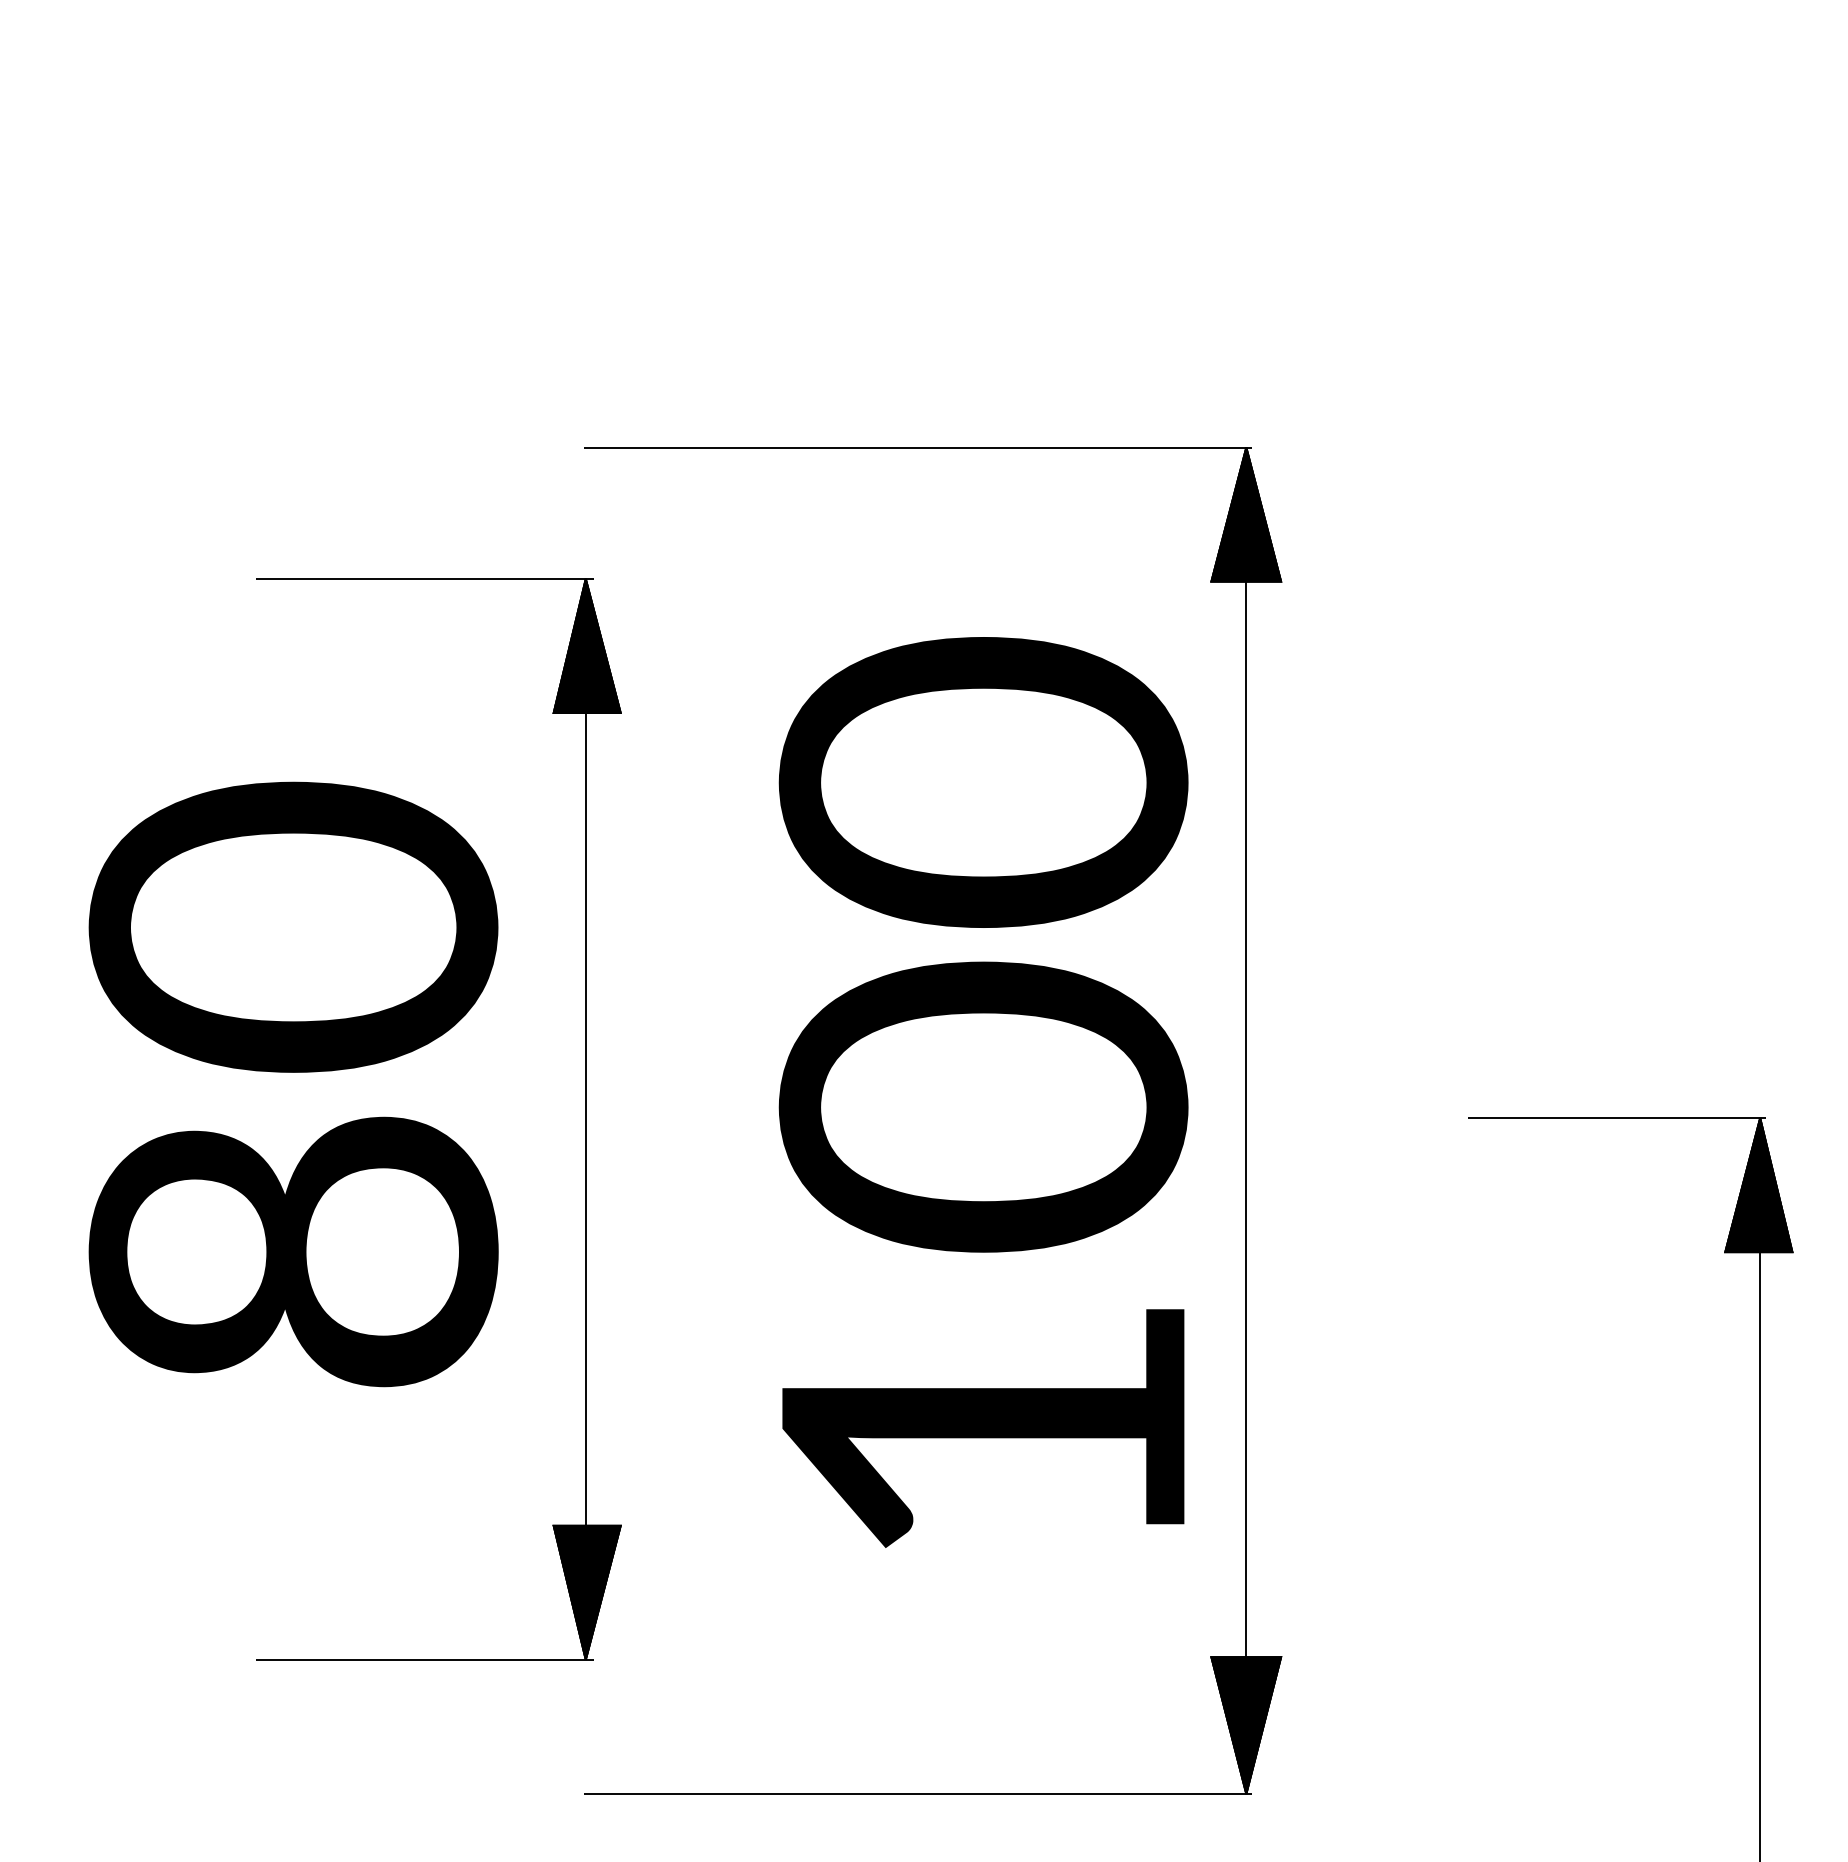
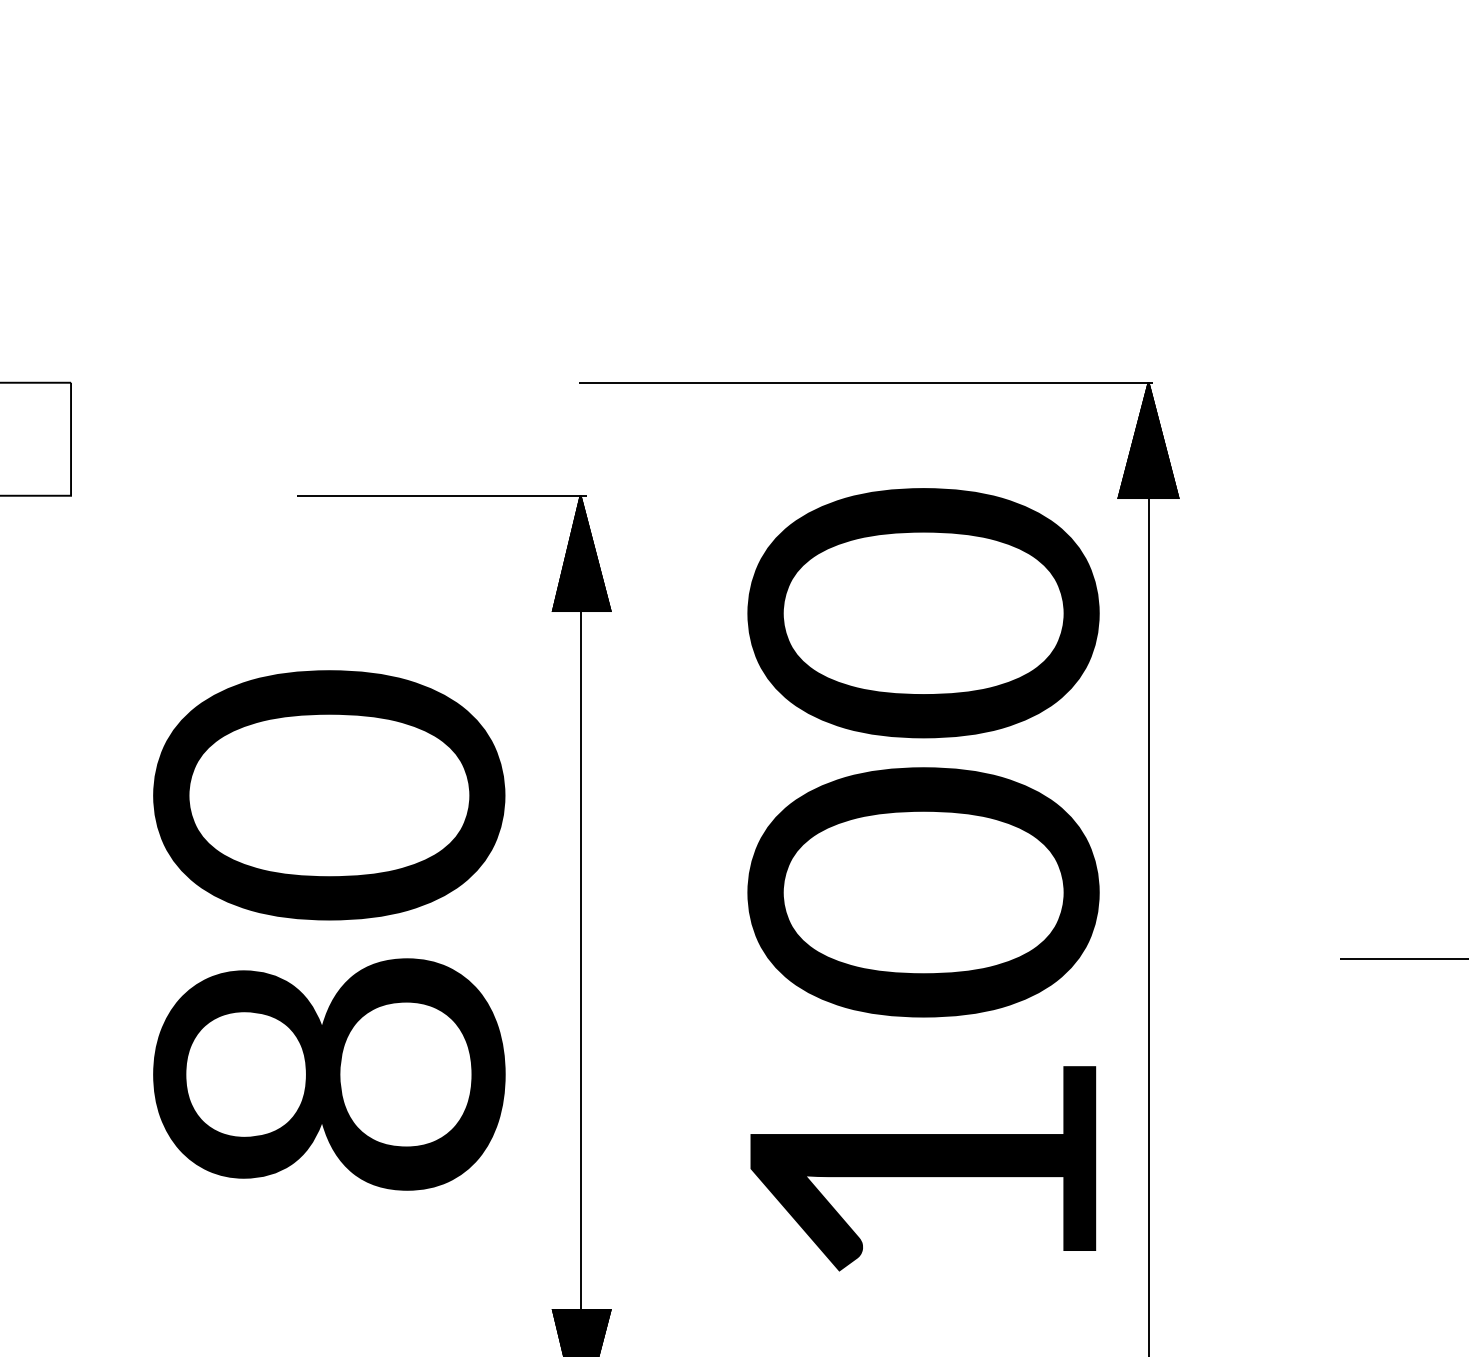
text: (983, 1092) -> (923, 879), moved

